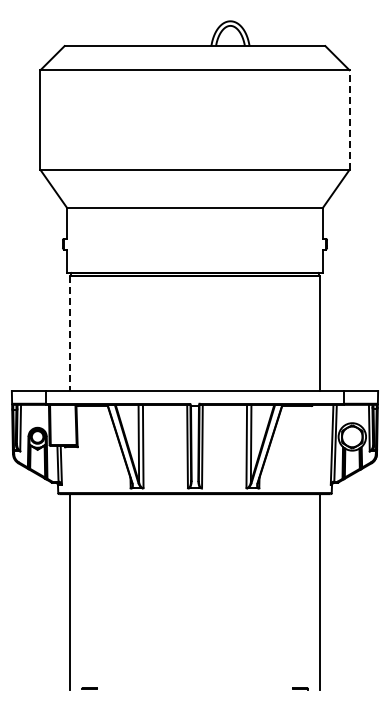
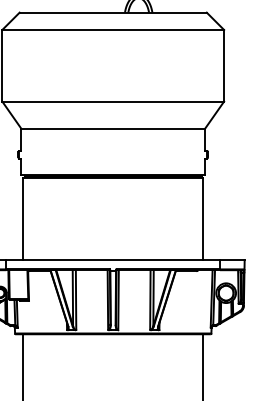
line: (349, 120) -> (224, 66), dashed -> solid
line: (69, 333) -> (23, 218), dashed -> solid

